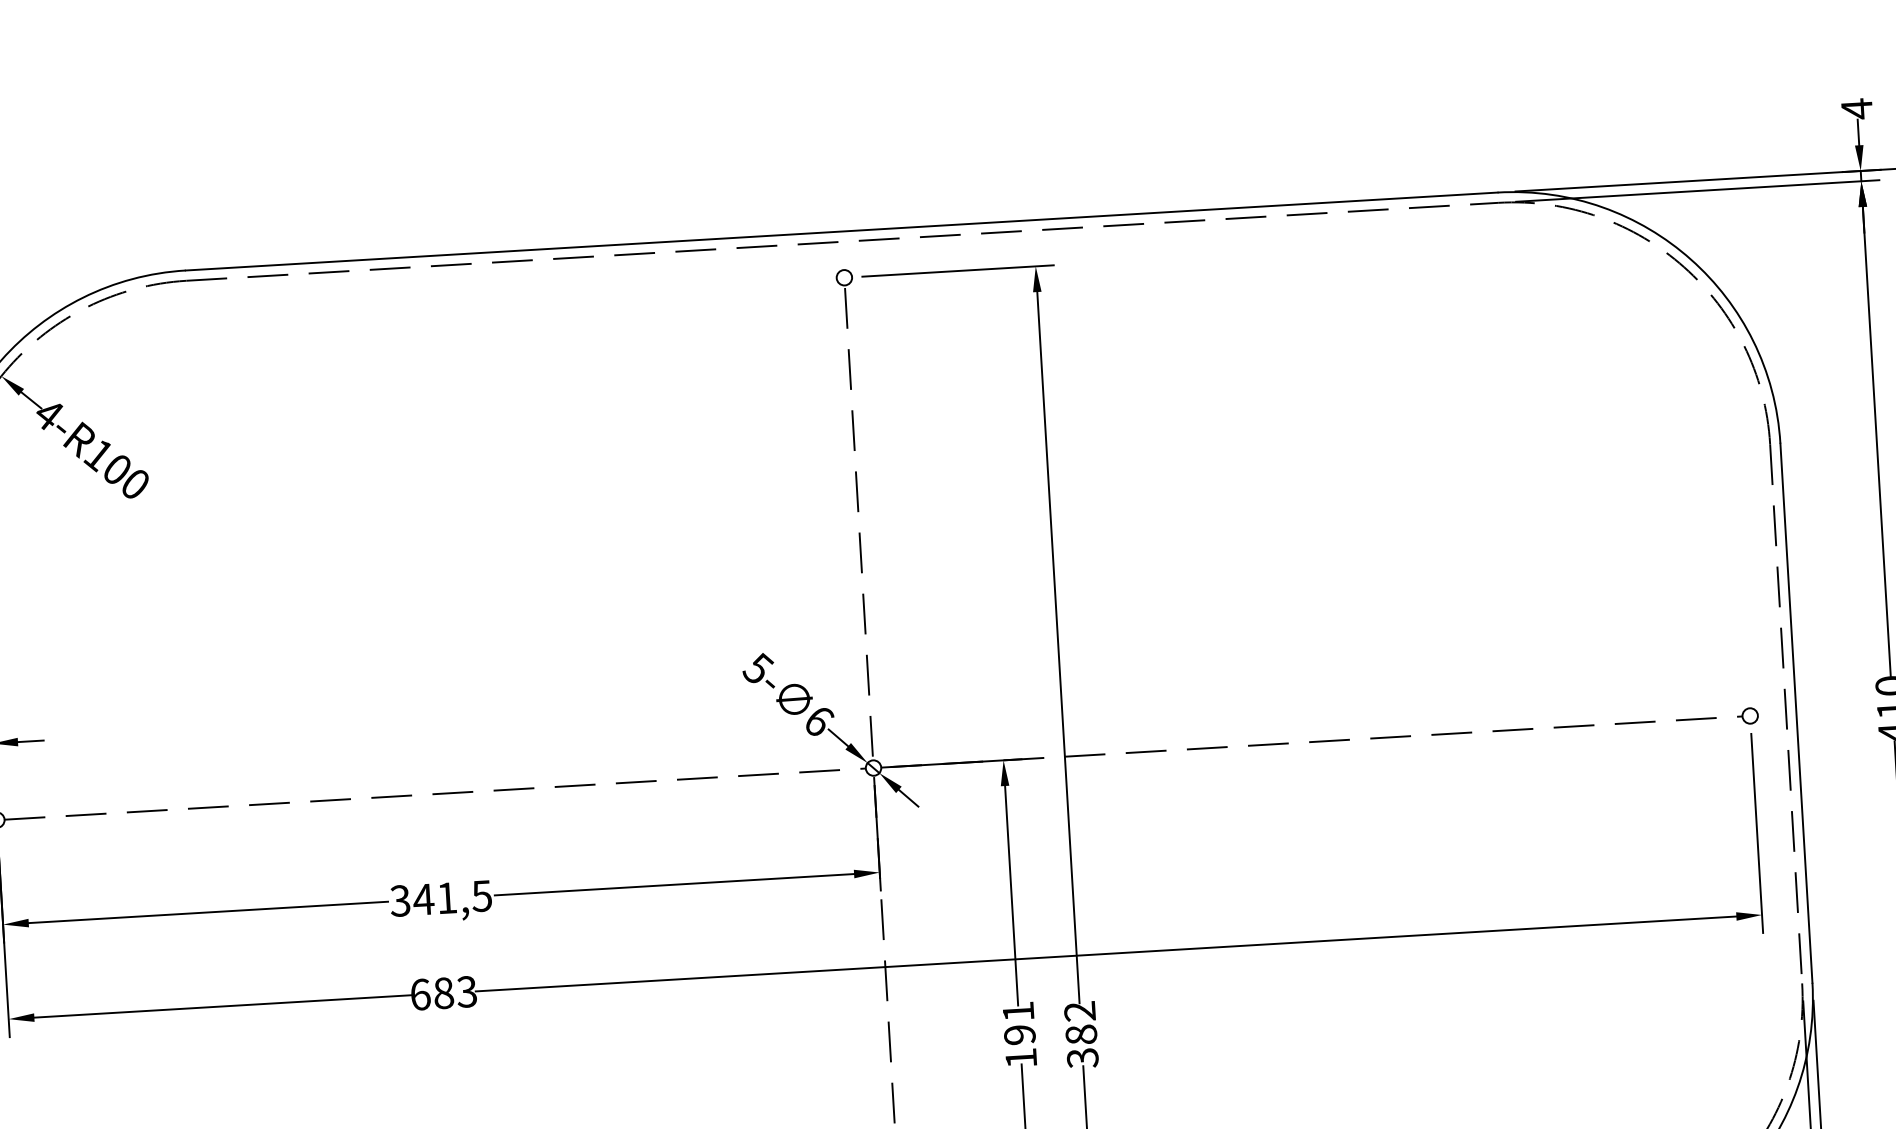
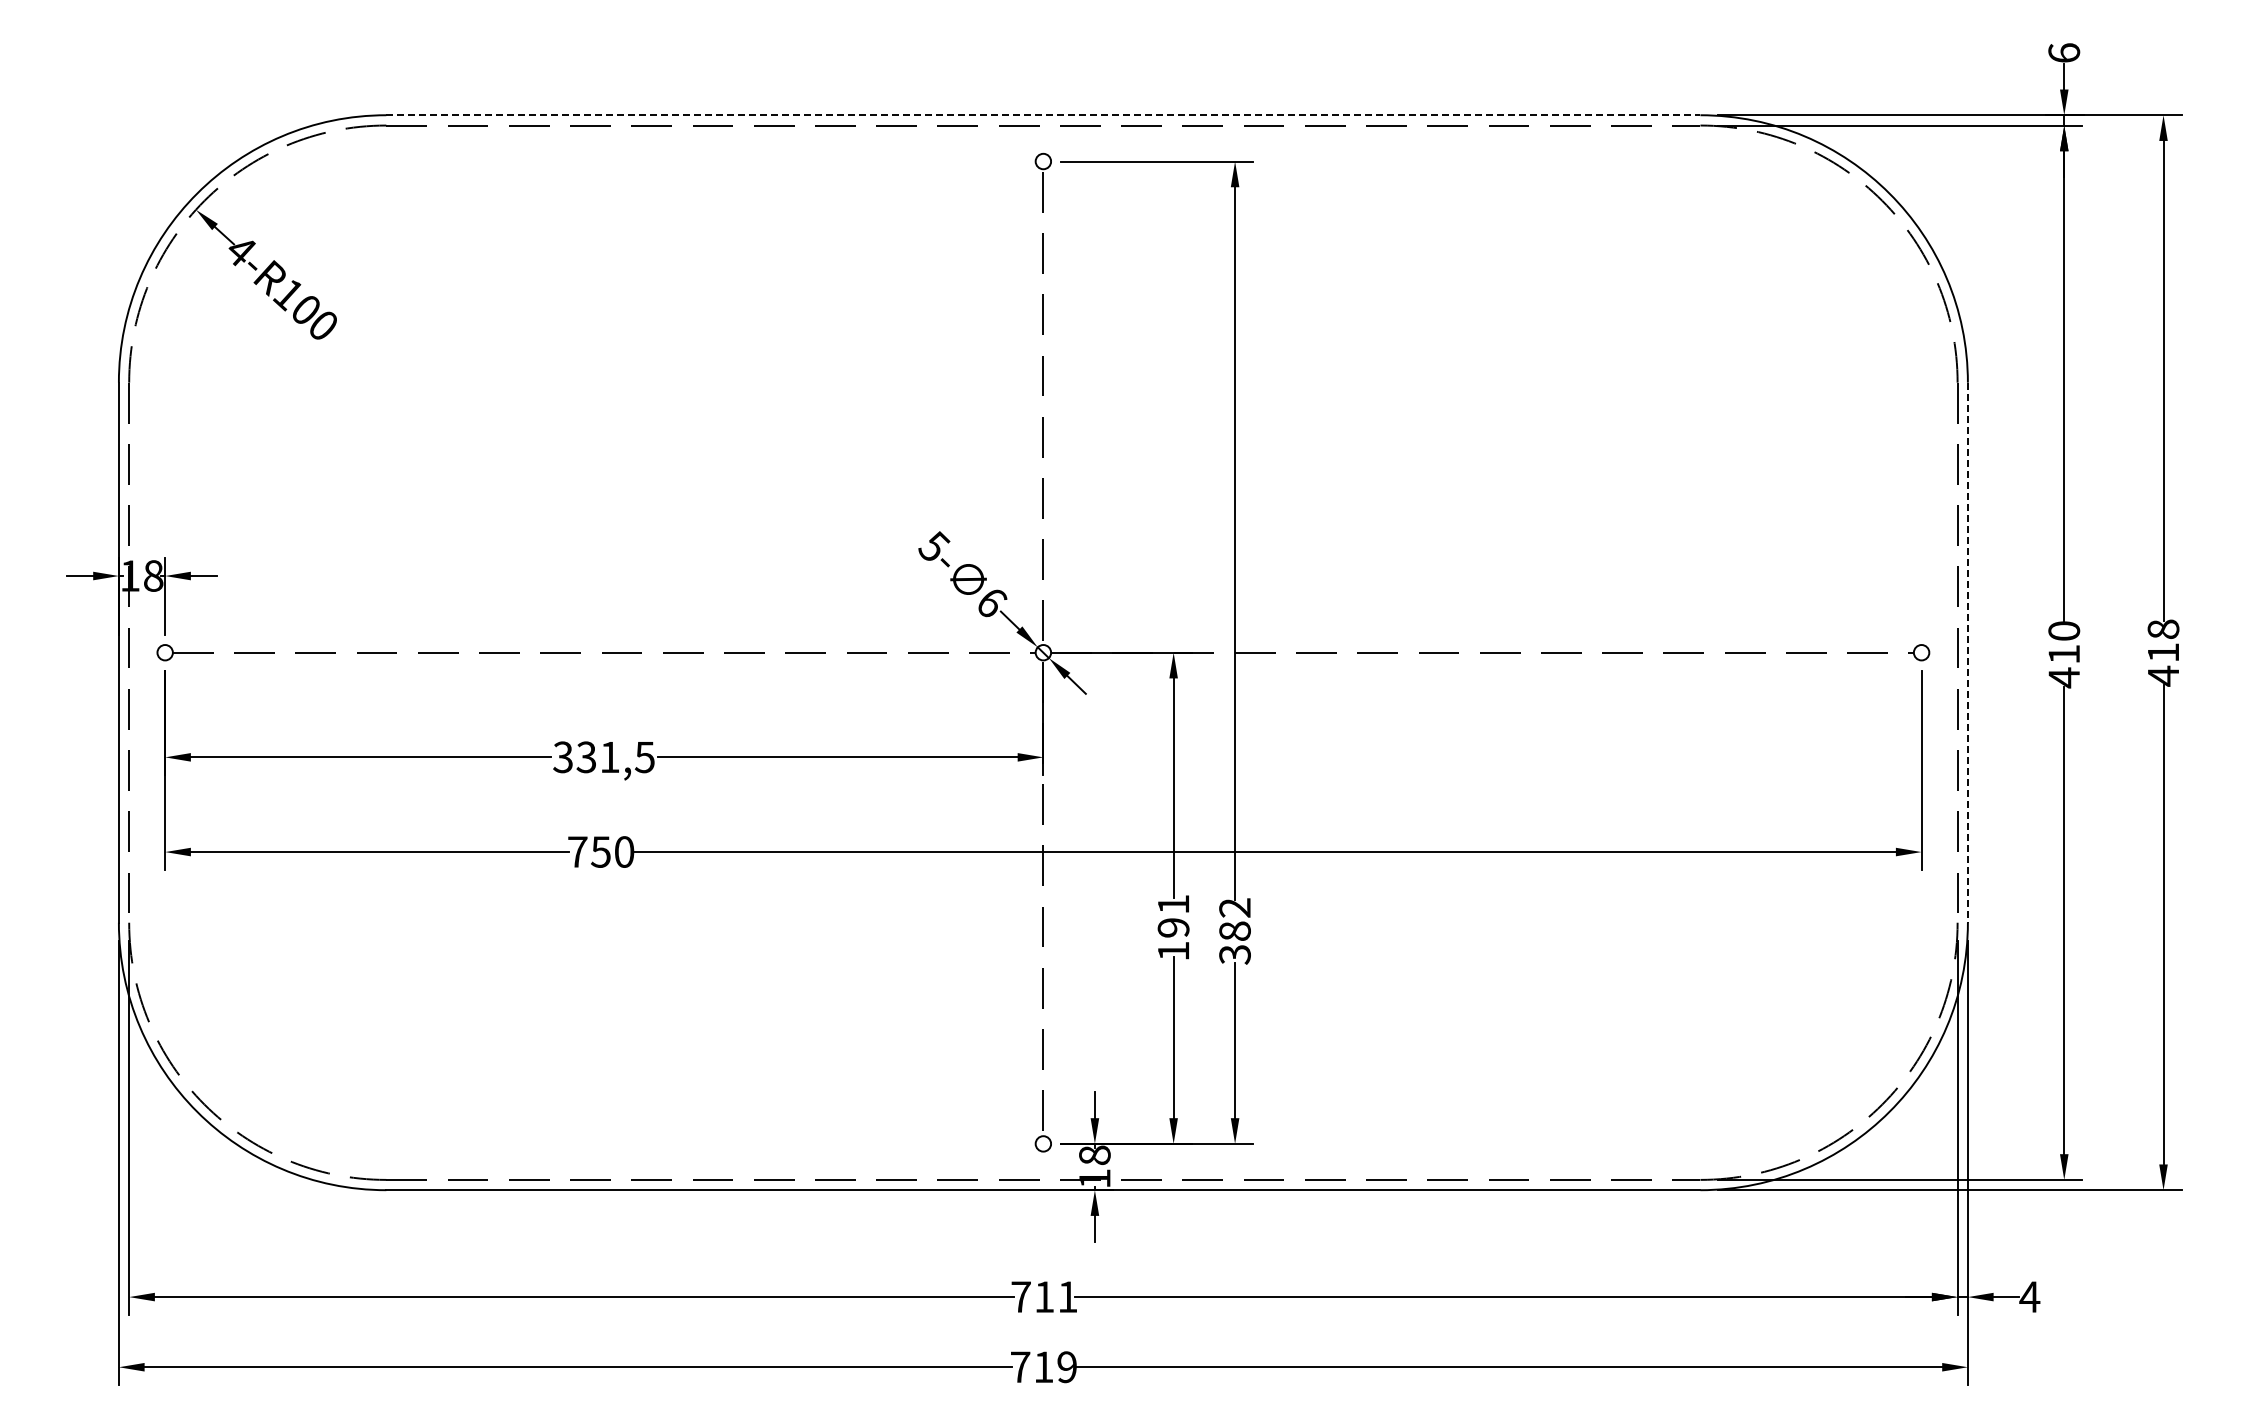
text: (1857, 108) -> (2064, 52), 4 -> 6
line: (841, 231) -> (1043, 115), solid -> dashed
line: (1796, 714) -> (1967, 653), solid -> dashed
text: (423, 899) -> (586, 757), 341,5 -> 331,5
text: (444, 992) -> (601, 851), 683 -> 750

